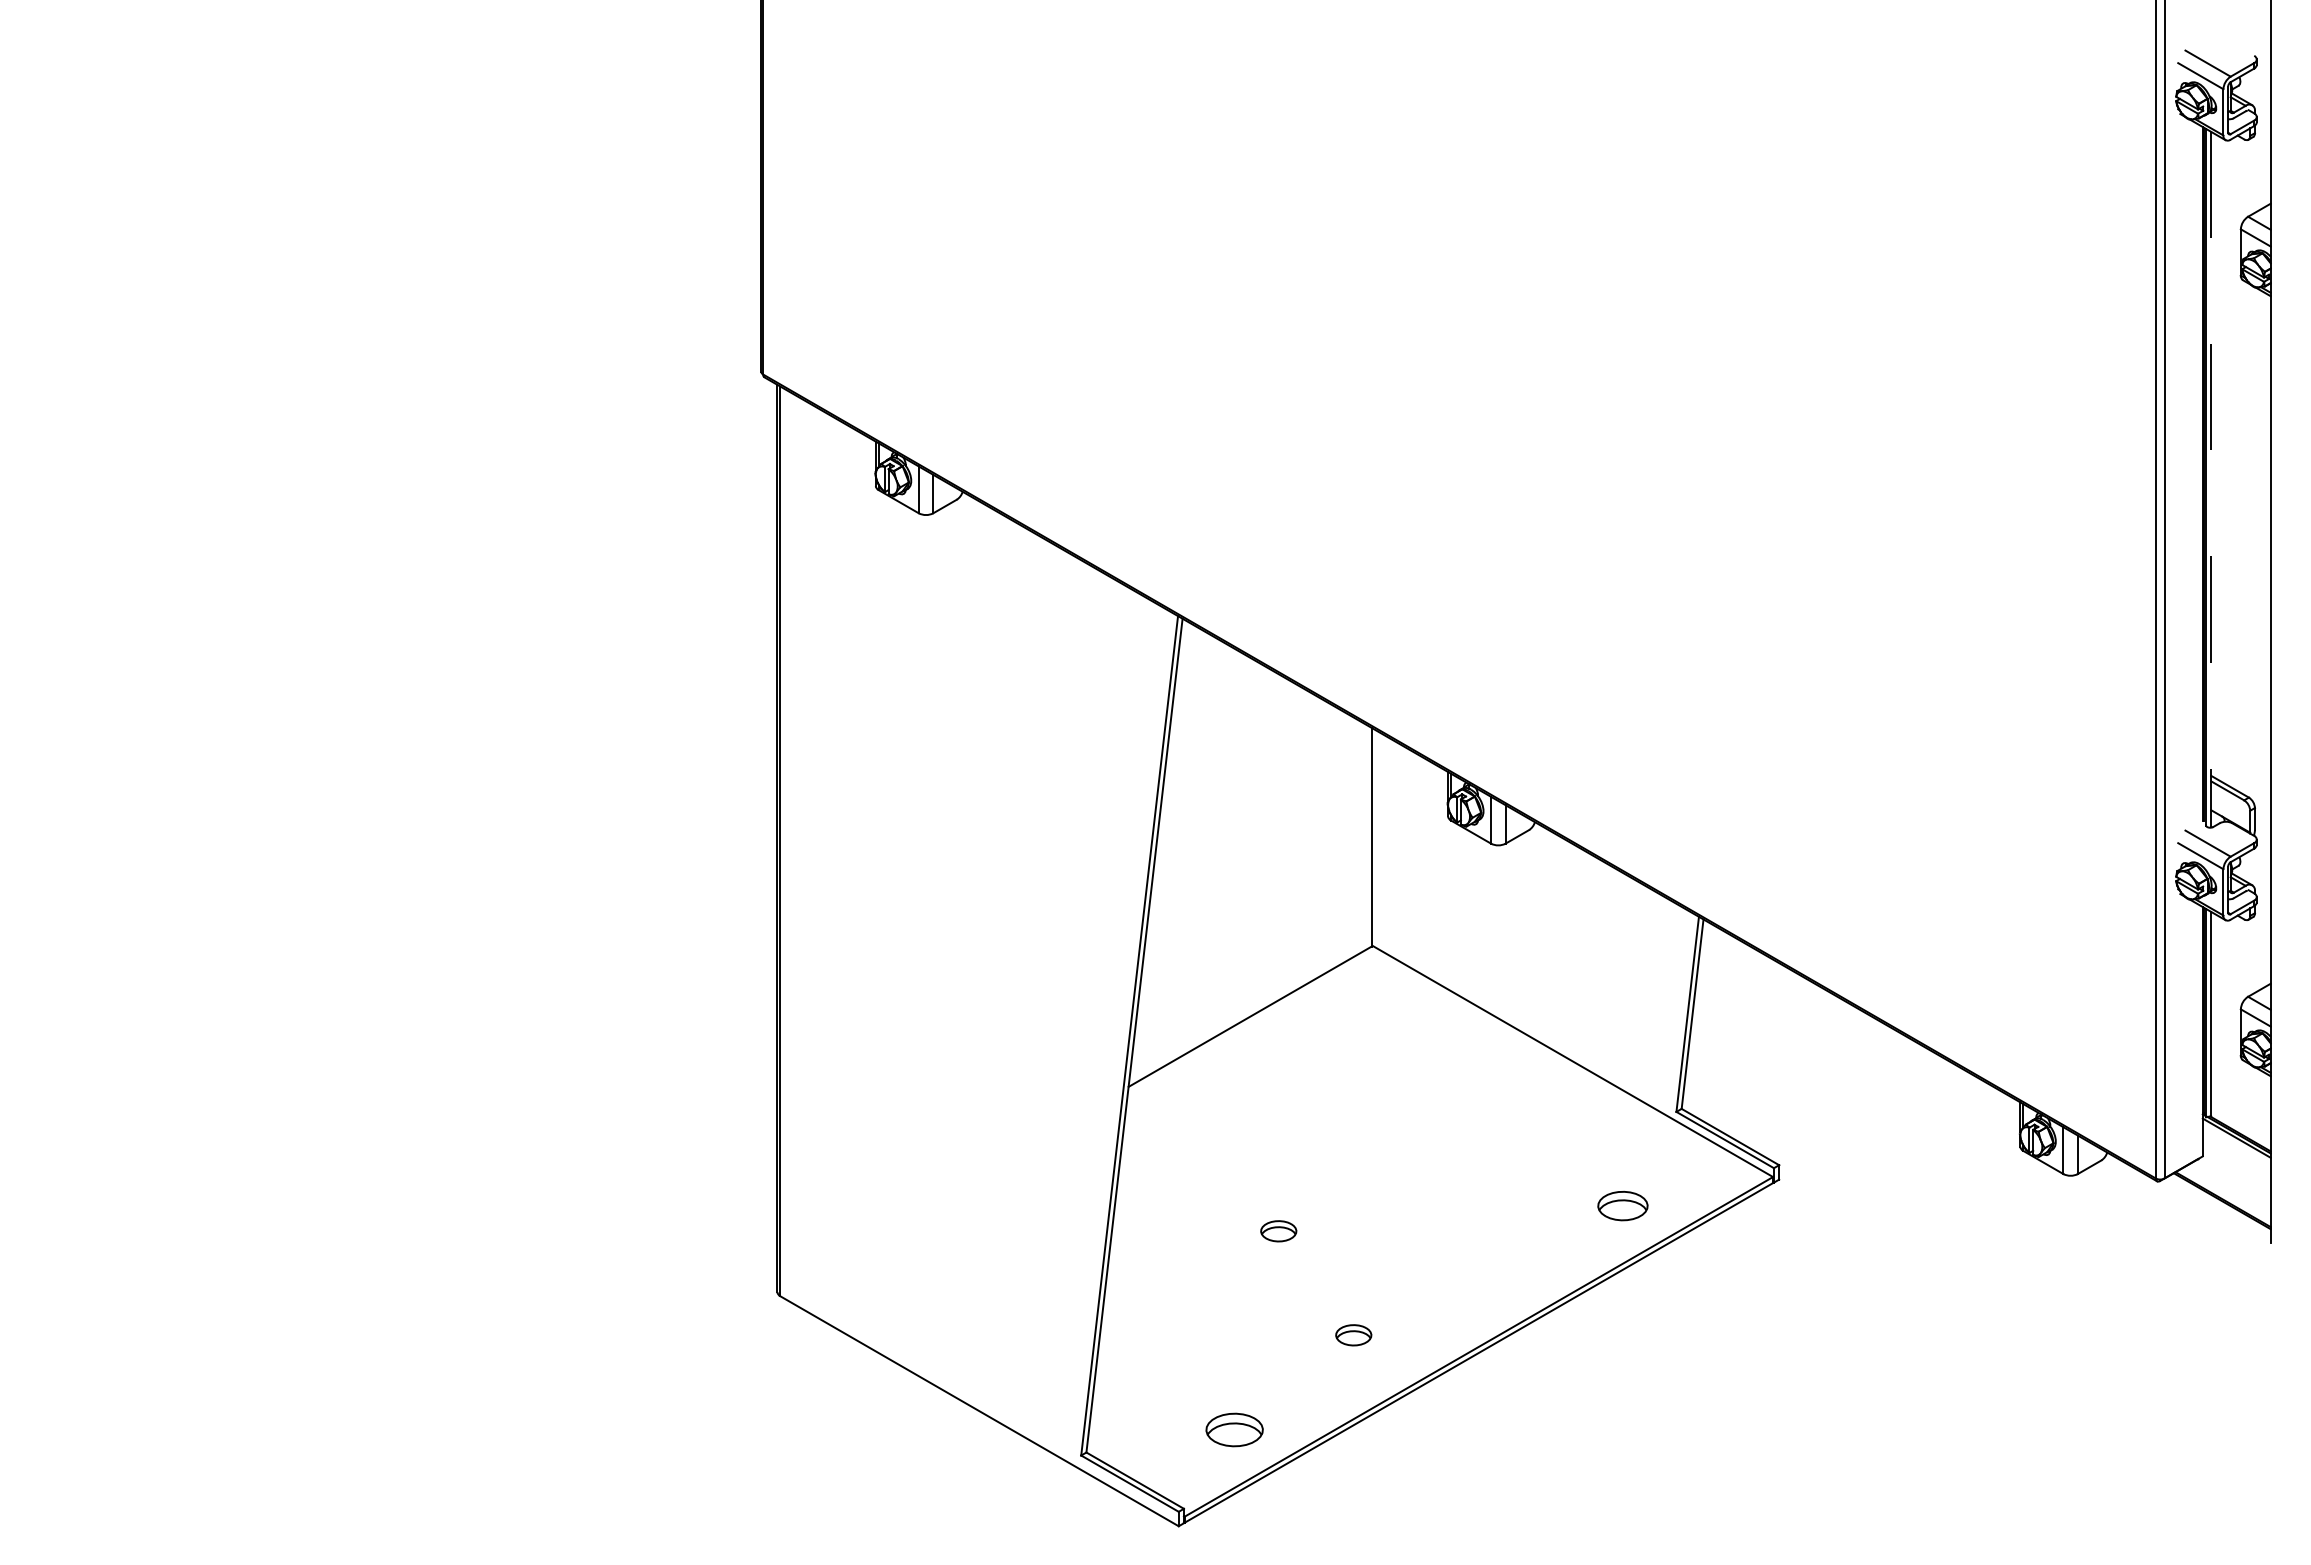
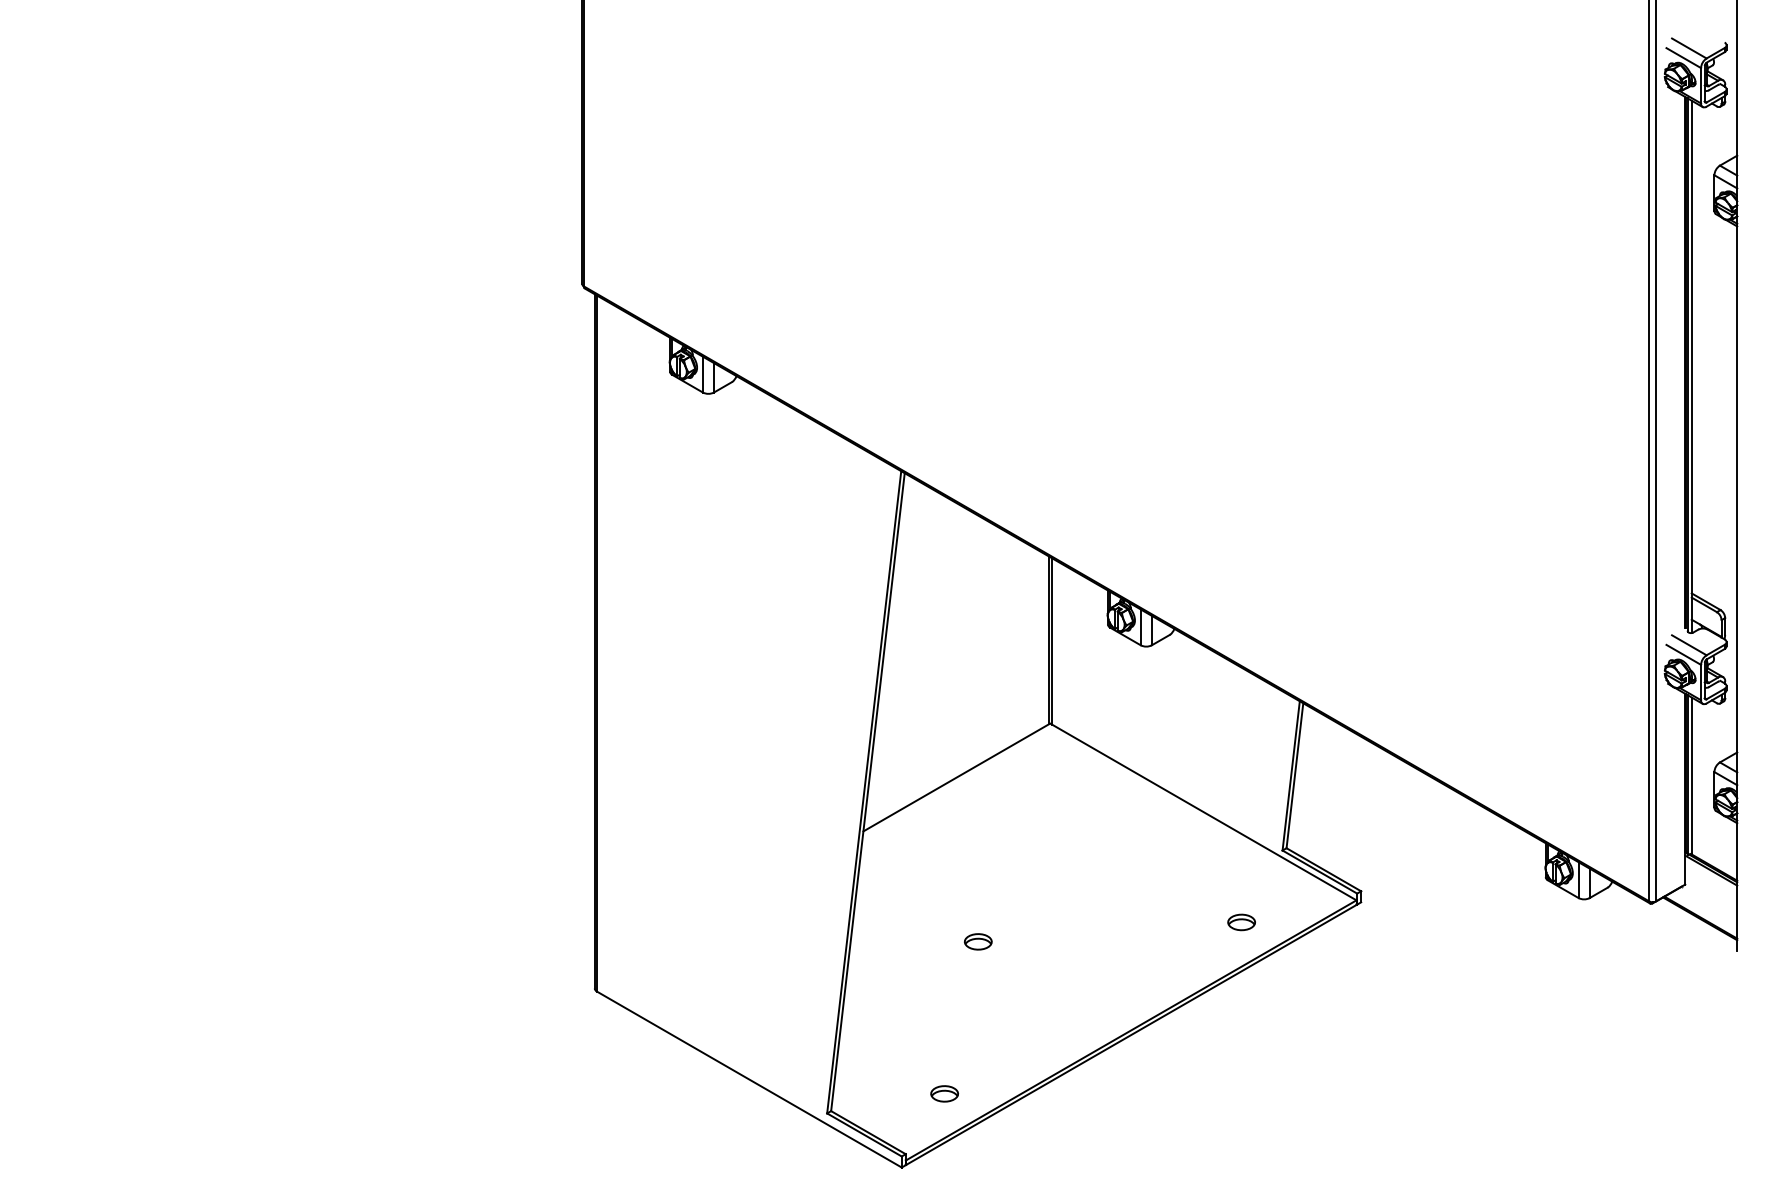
line: (2211, 479) -> (1691, 366), dashed -> solid
line: (1375, 838) -> (1052, 641), added
part: (1622, 1205) -> (1241, 922), size x0.71
part: (1353, 1335) -> (1035, 1021), removed
part: (1234, 1429) -> (944, 1093), size x0.62

